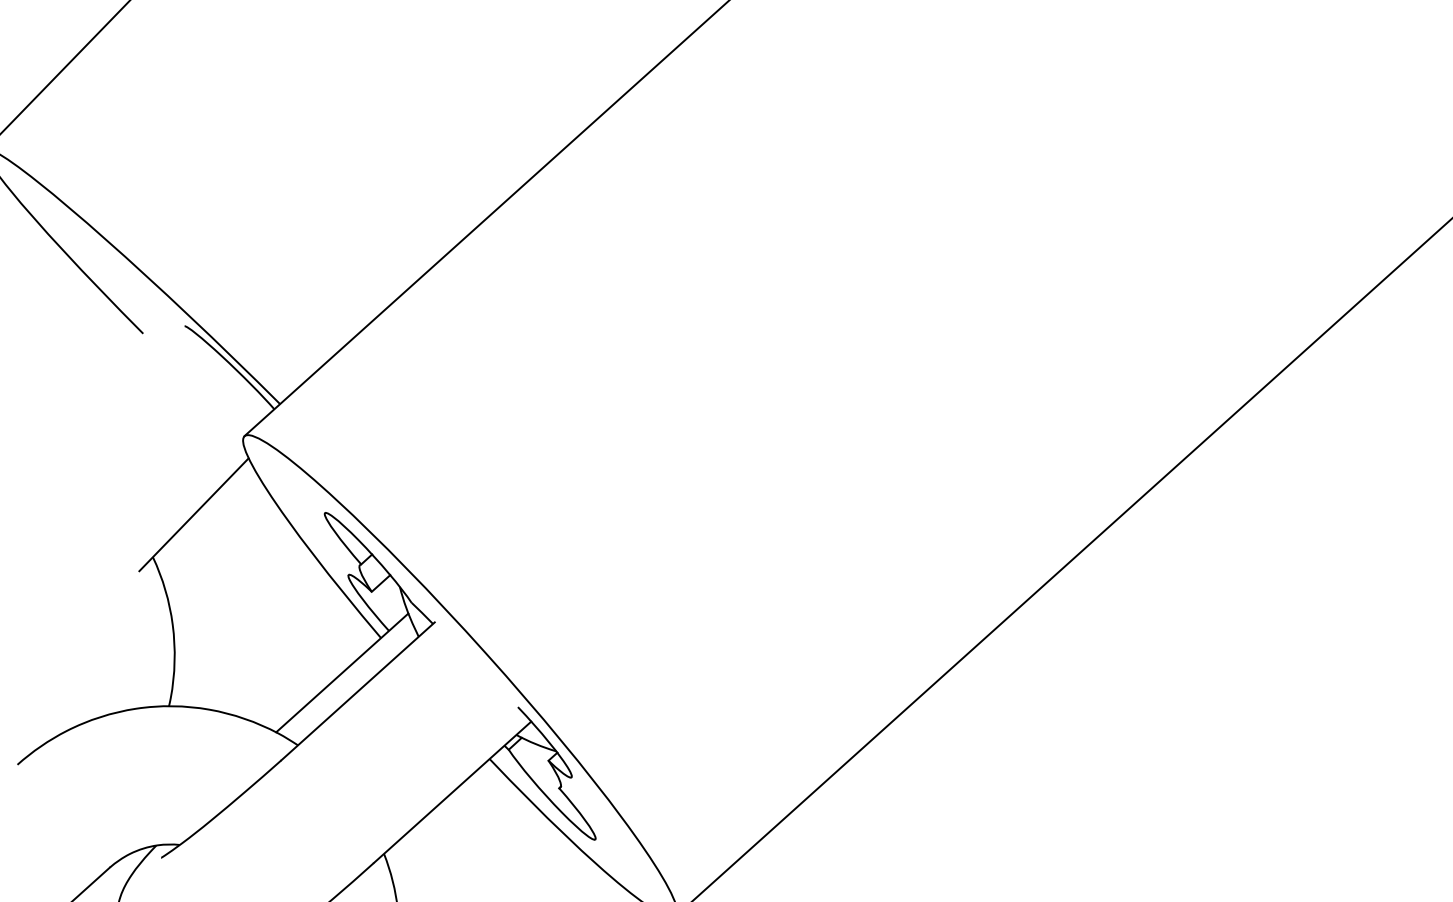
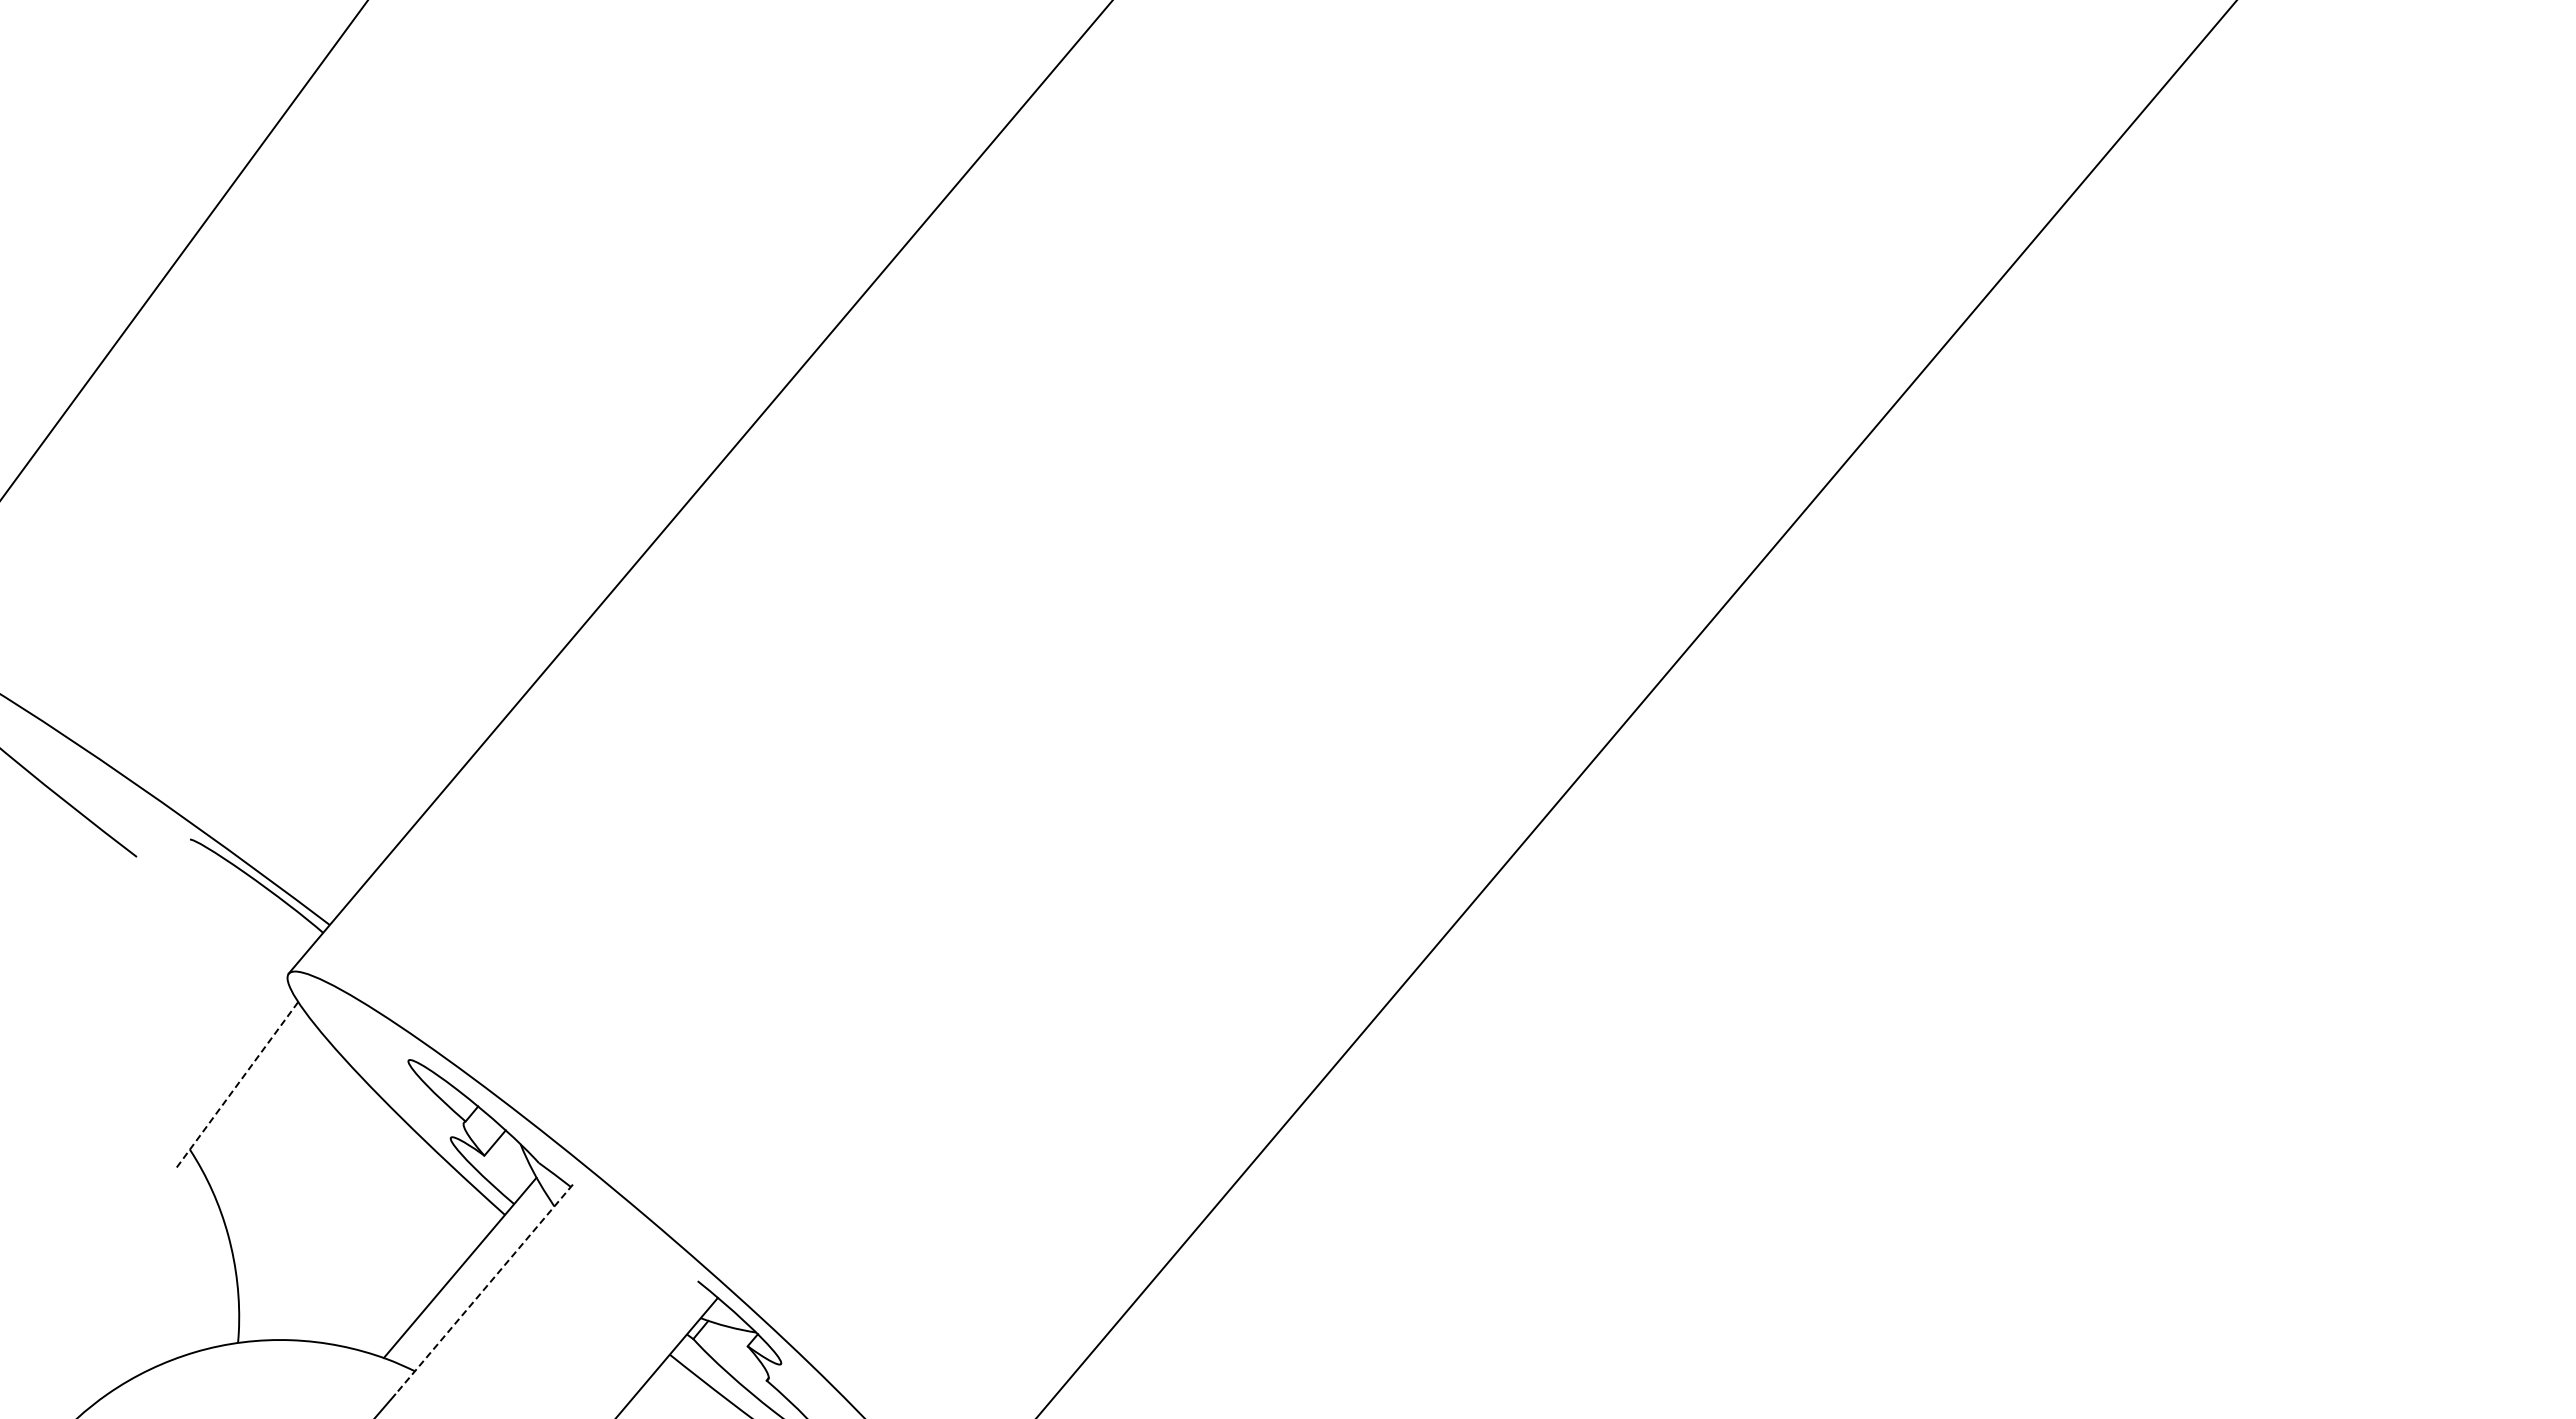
line: (194, 514) -> (236, 1086), solid -> dashed
line: (358, 691) -> (484, 1289), solid -> dashed

